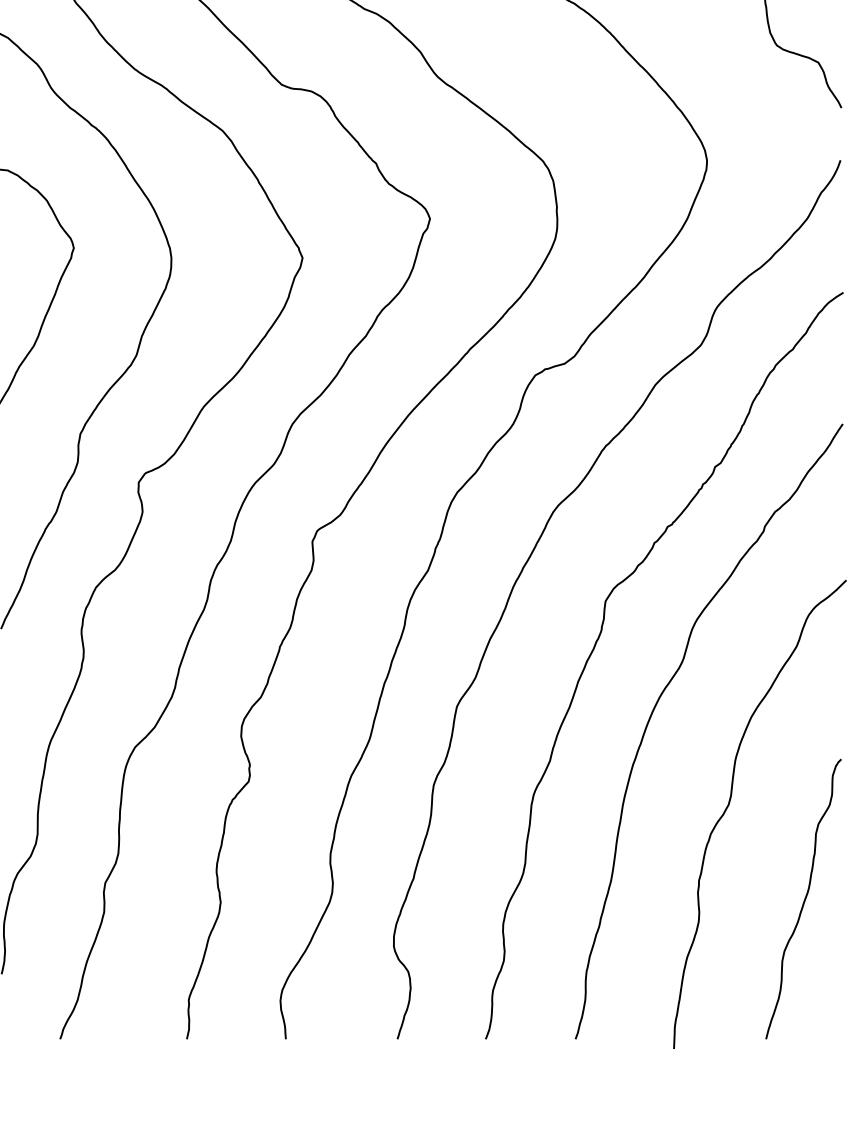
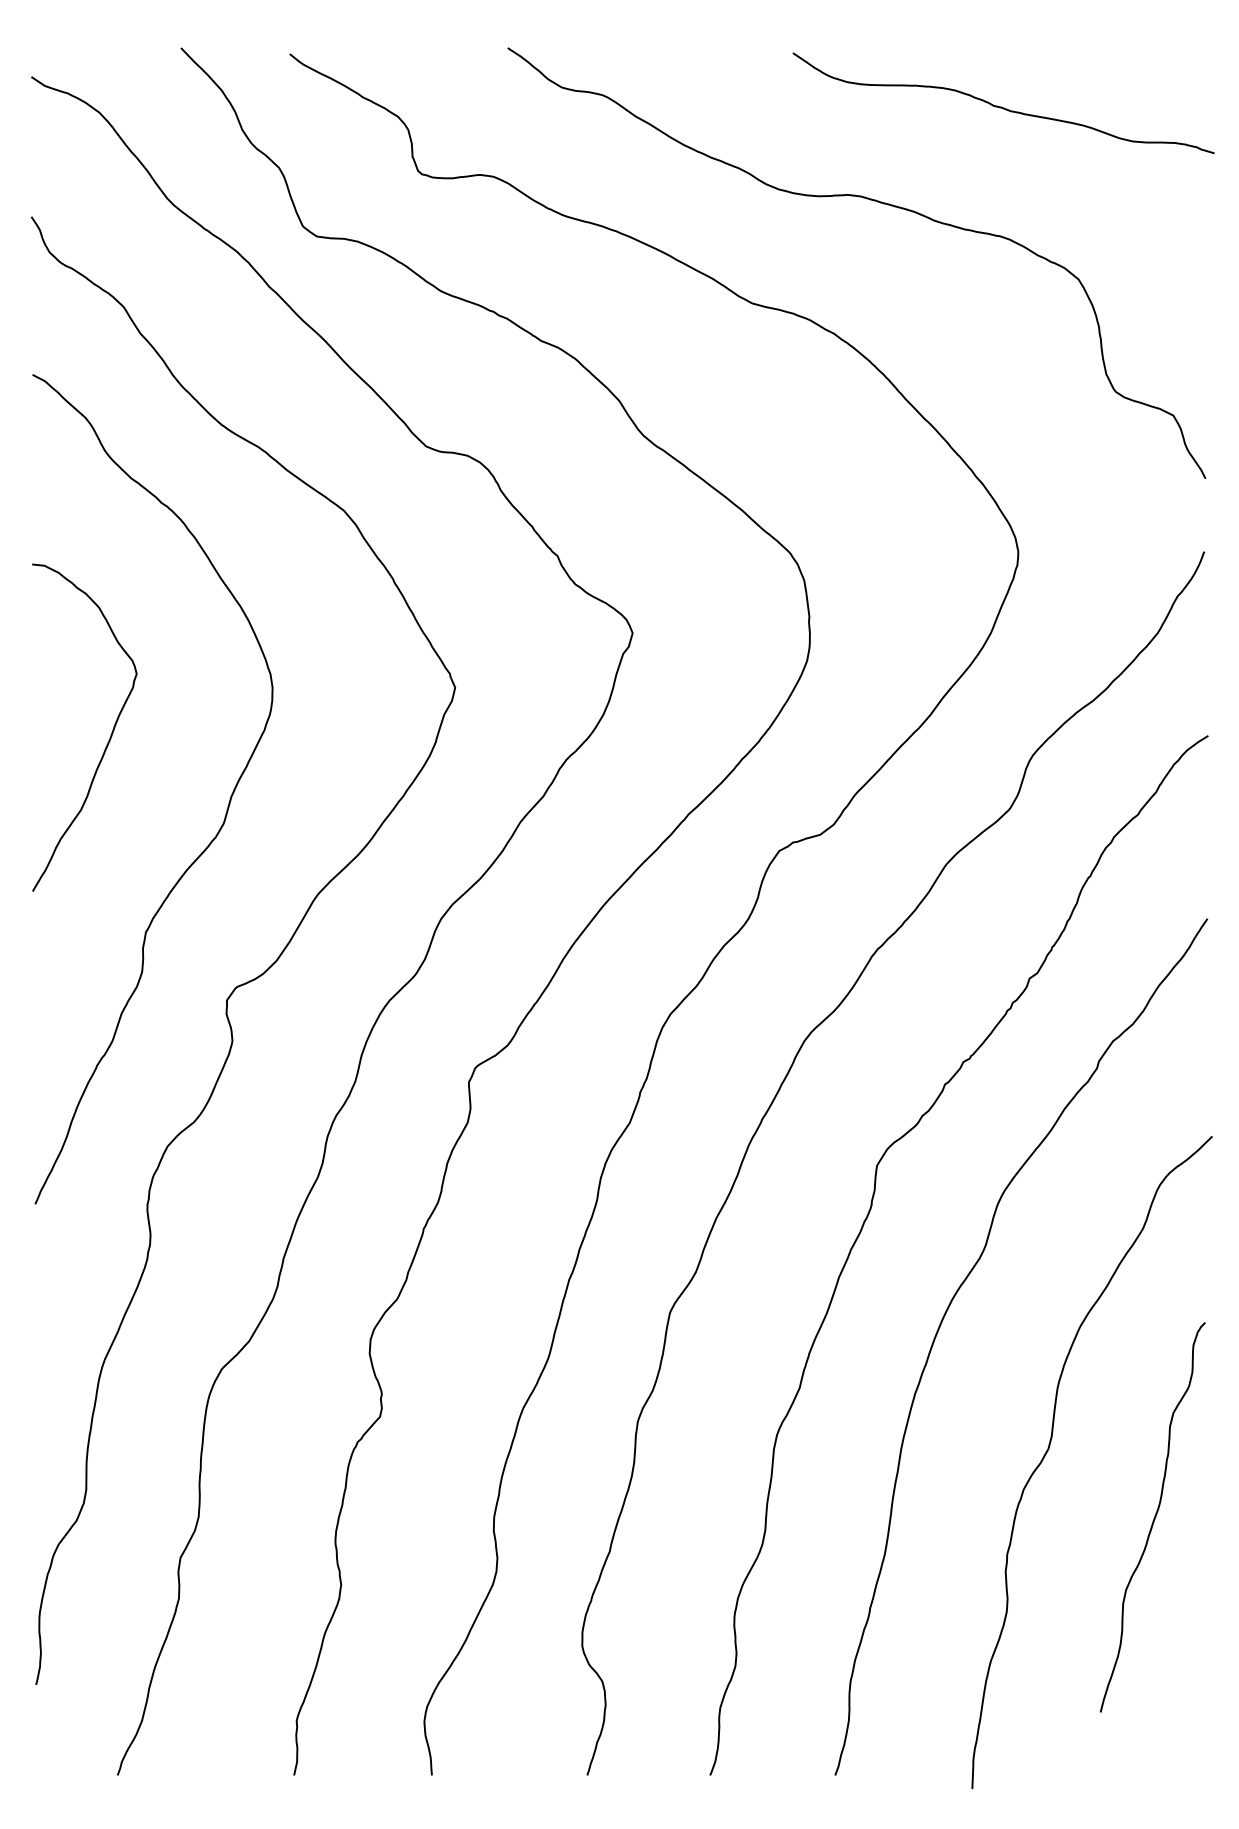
curve: (804, 899) -> (1153, 1518), moved

